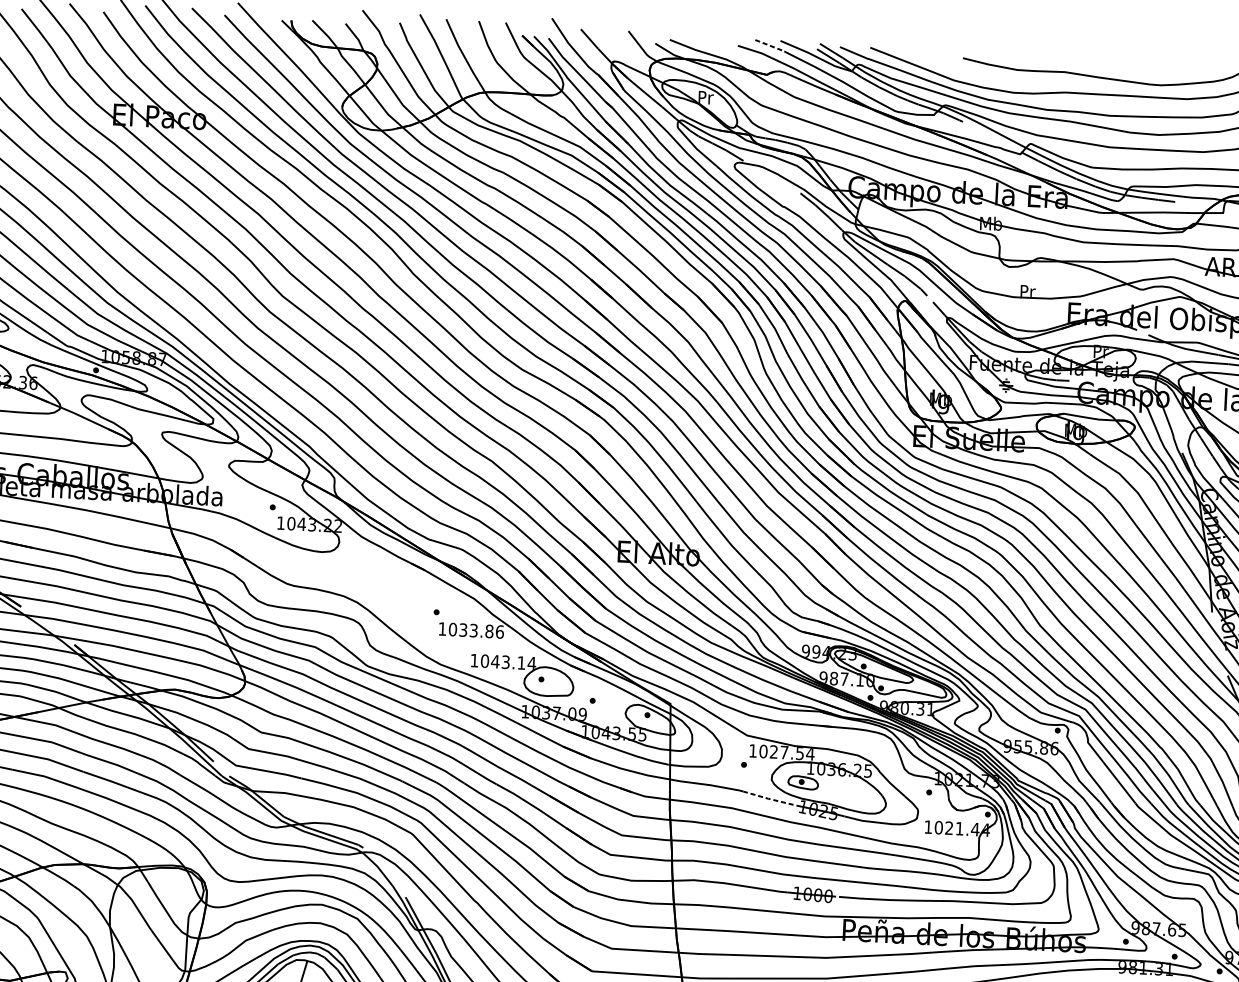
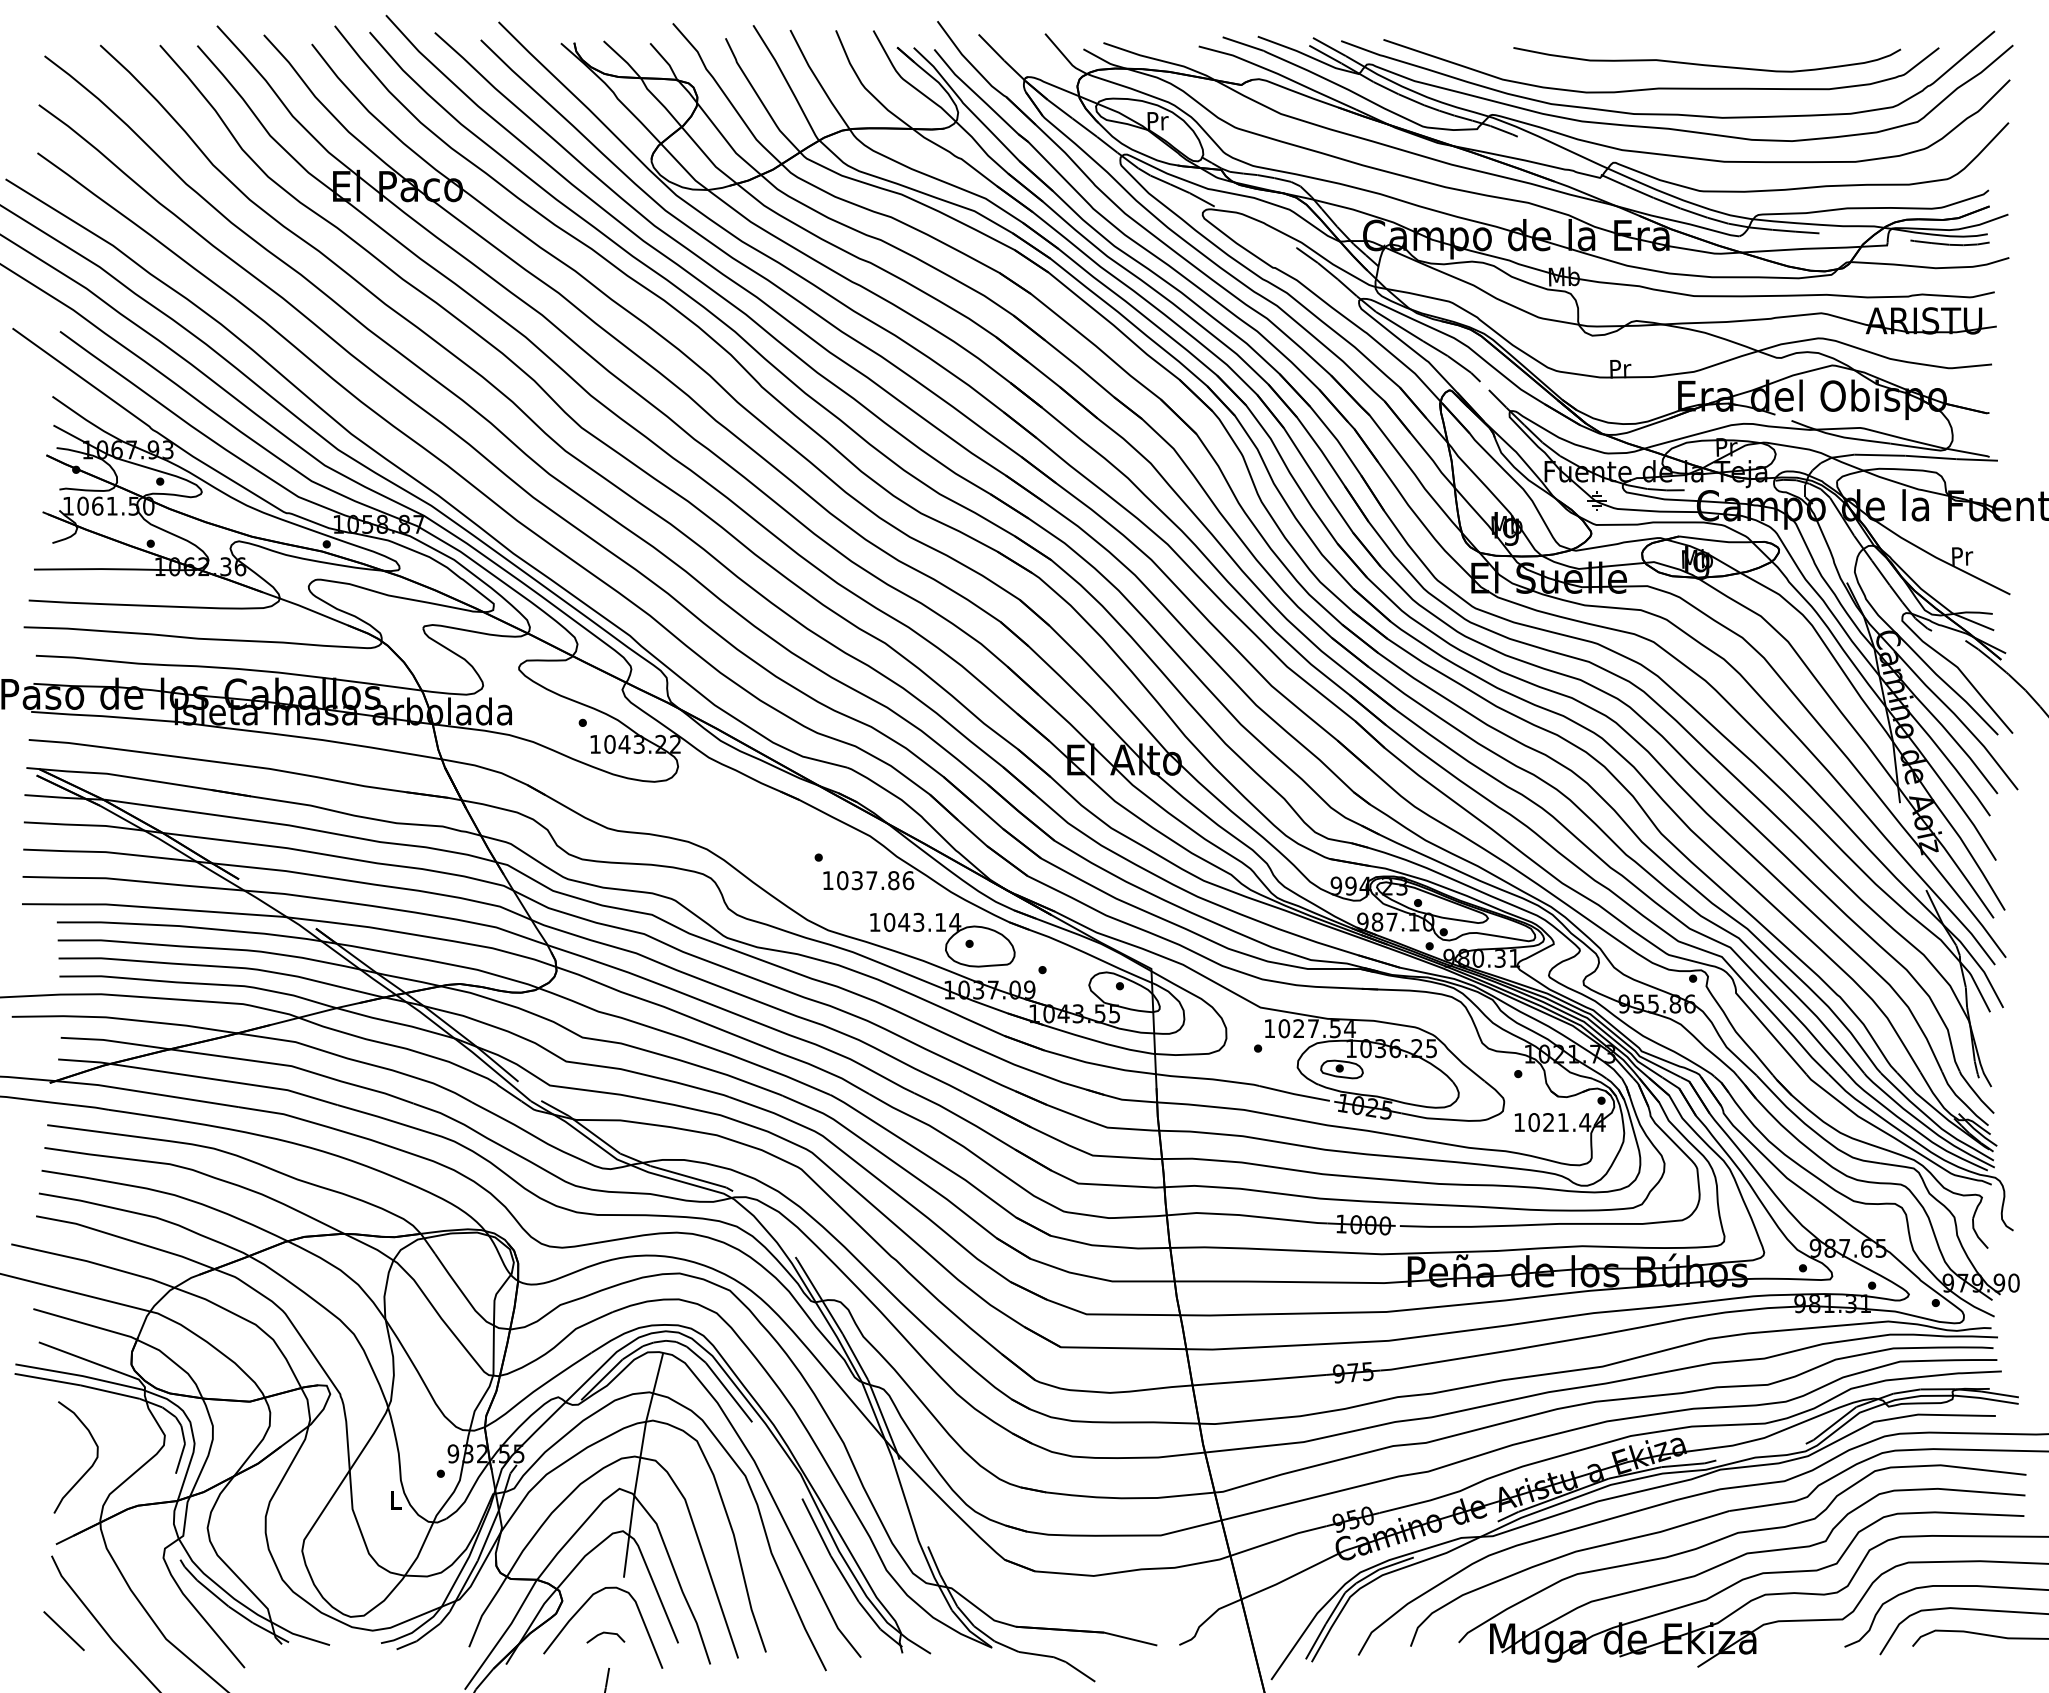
line: (769, 45) -> (1243, 44), dashed -> solid
text: (473, 630) -> (871, 880), 1033.86 -> 1037.86
line: (768, 798) -> (1294, 1094), dashed -> solid

